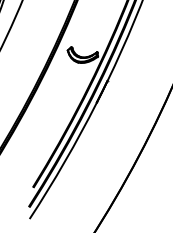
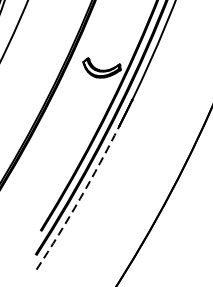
arc: (64, 161) -> (79, 198), solid -> dashed

